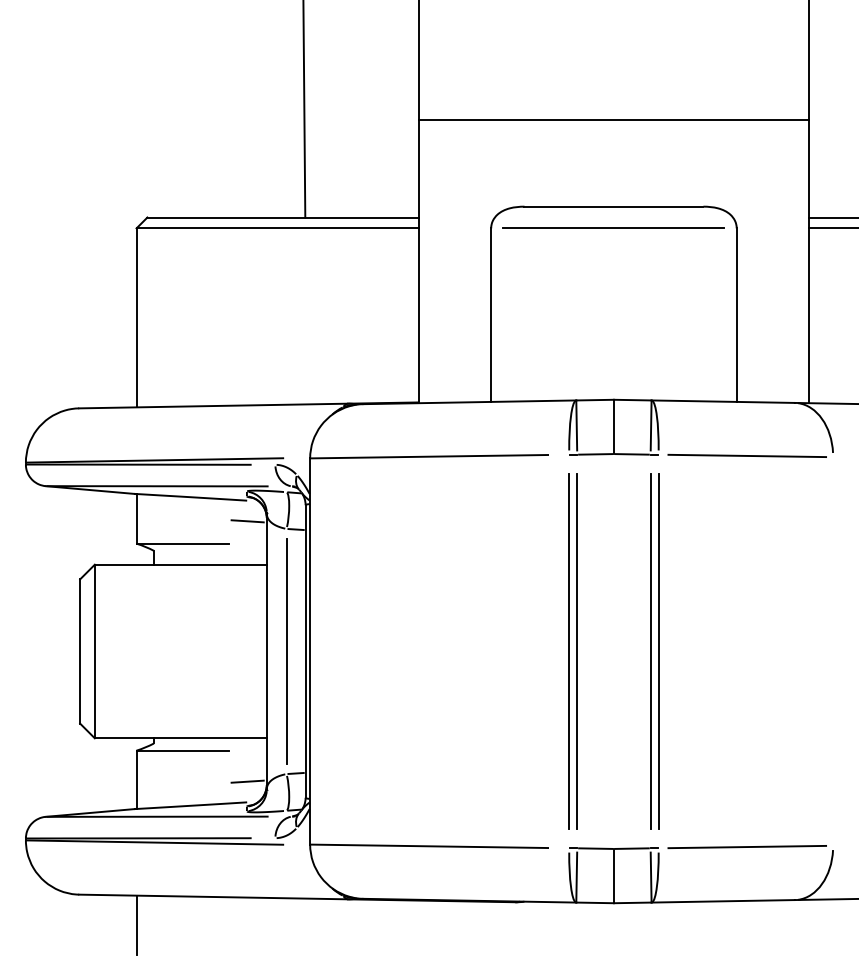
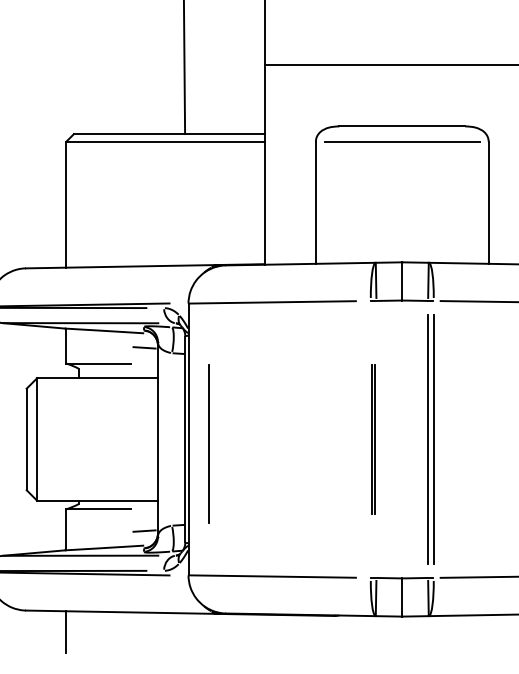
line: (286, 651) -> (208, 443), moved
part: (572, 651) -> (373, 439), size x0.6

